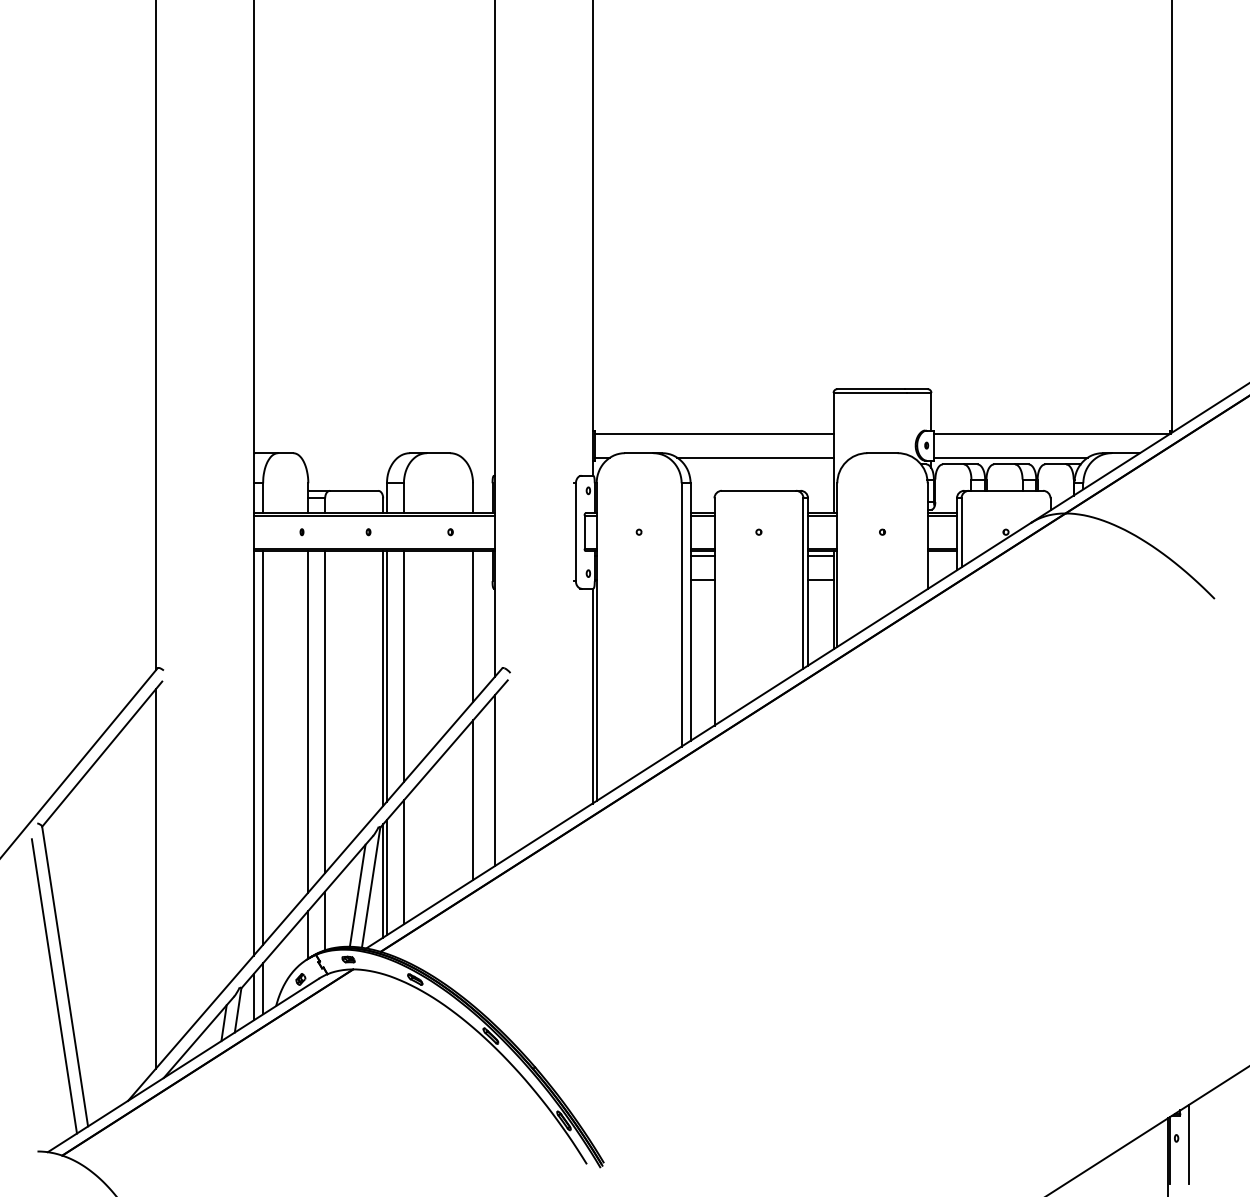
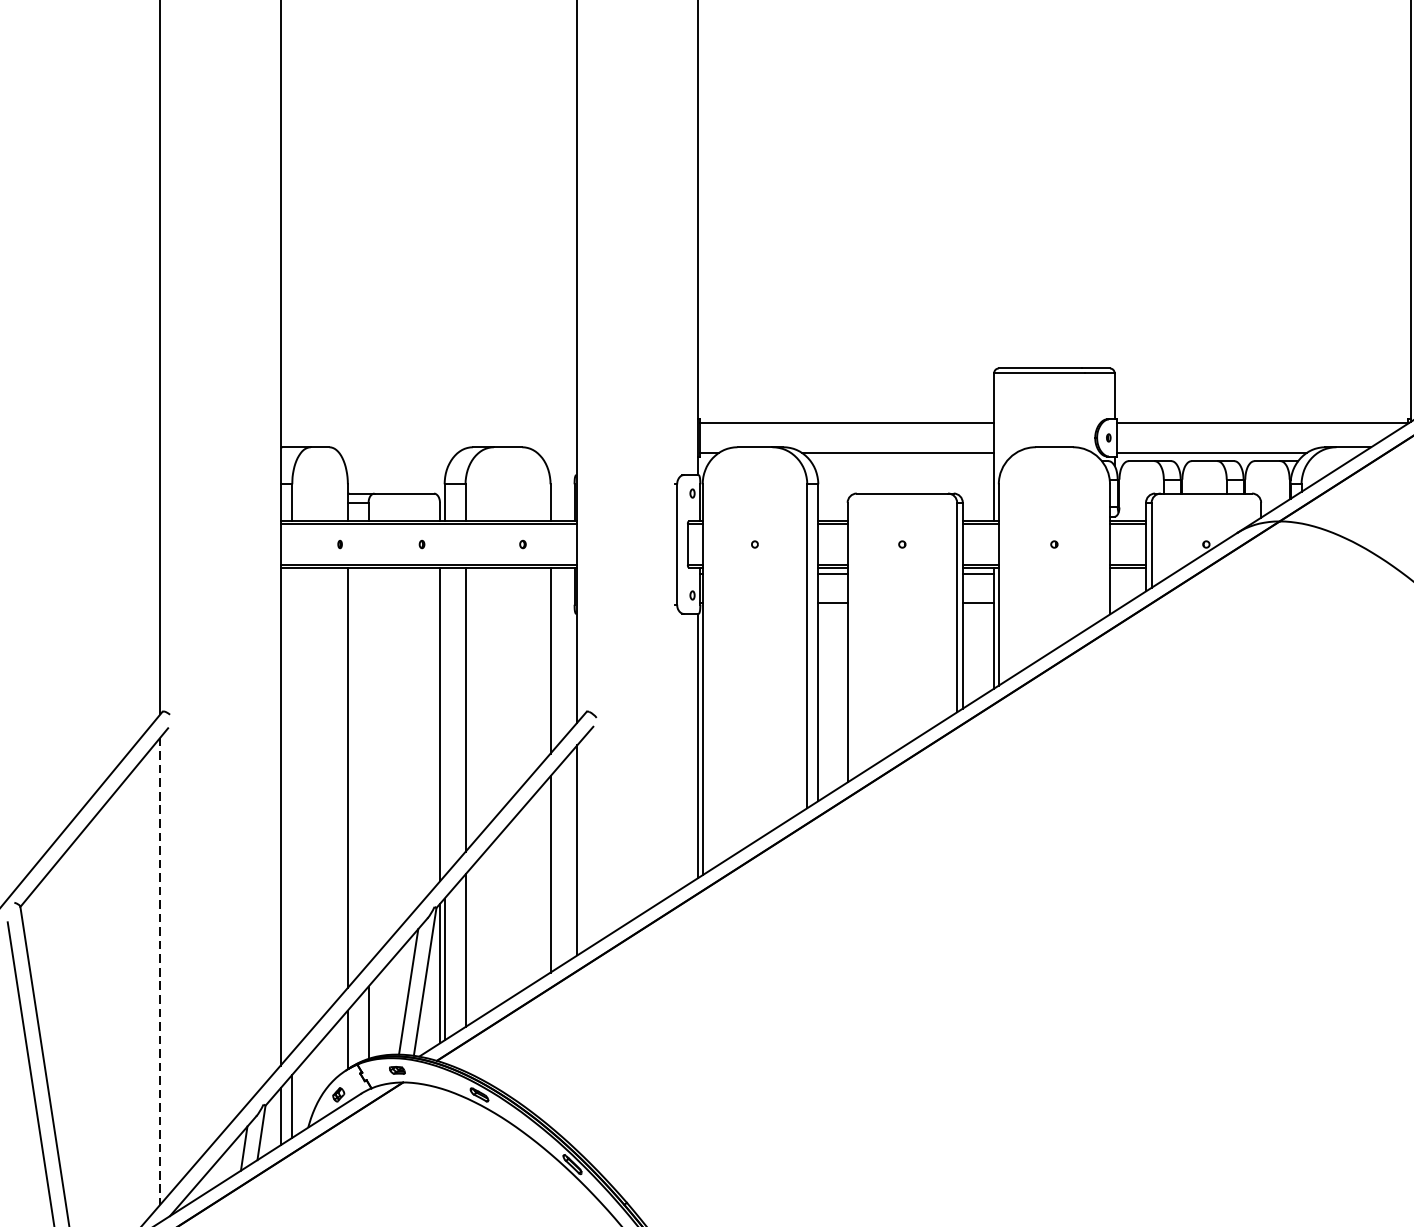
line: (386, 676) -> (444, 722), removed
line: (325, 712) -> (369, 766), removed
line: (263, 747) -> (292, 809), removed
line: (155, 879) -> (159, 971), solid -> dashed

